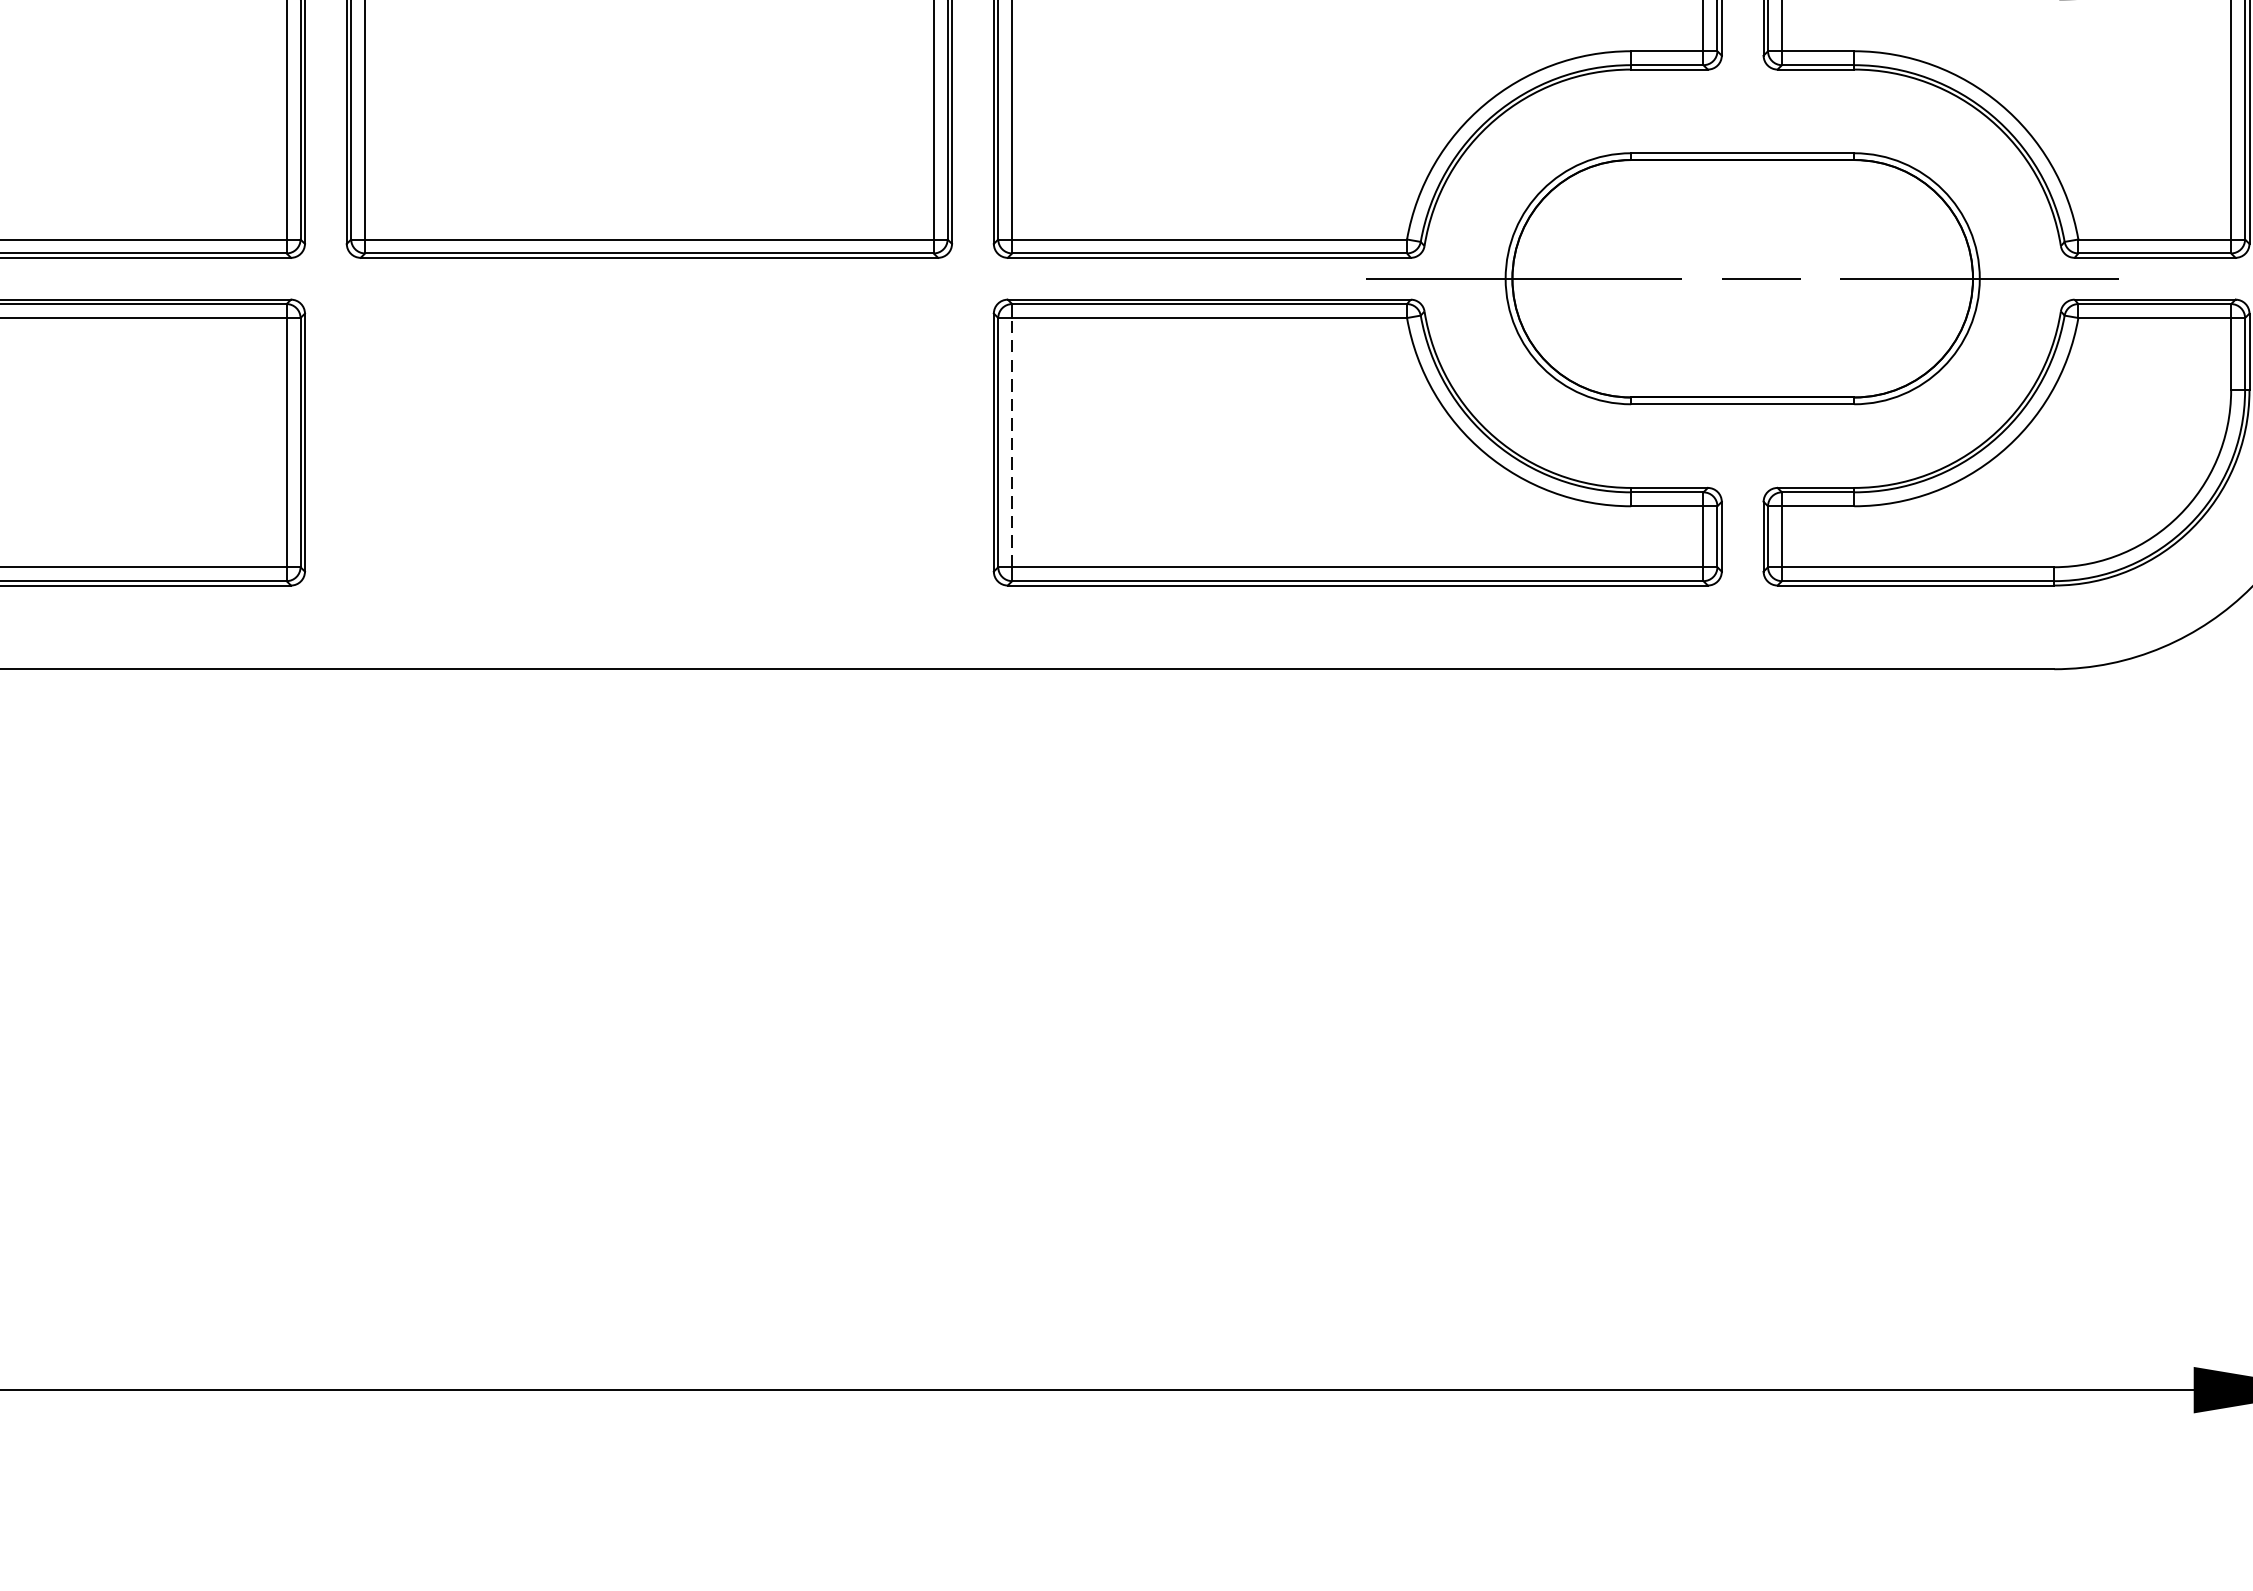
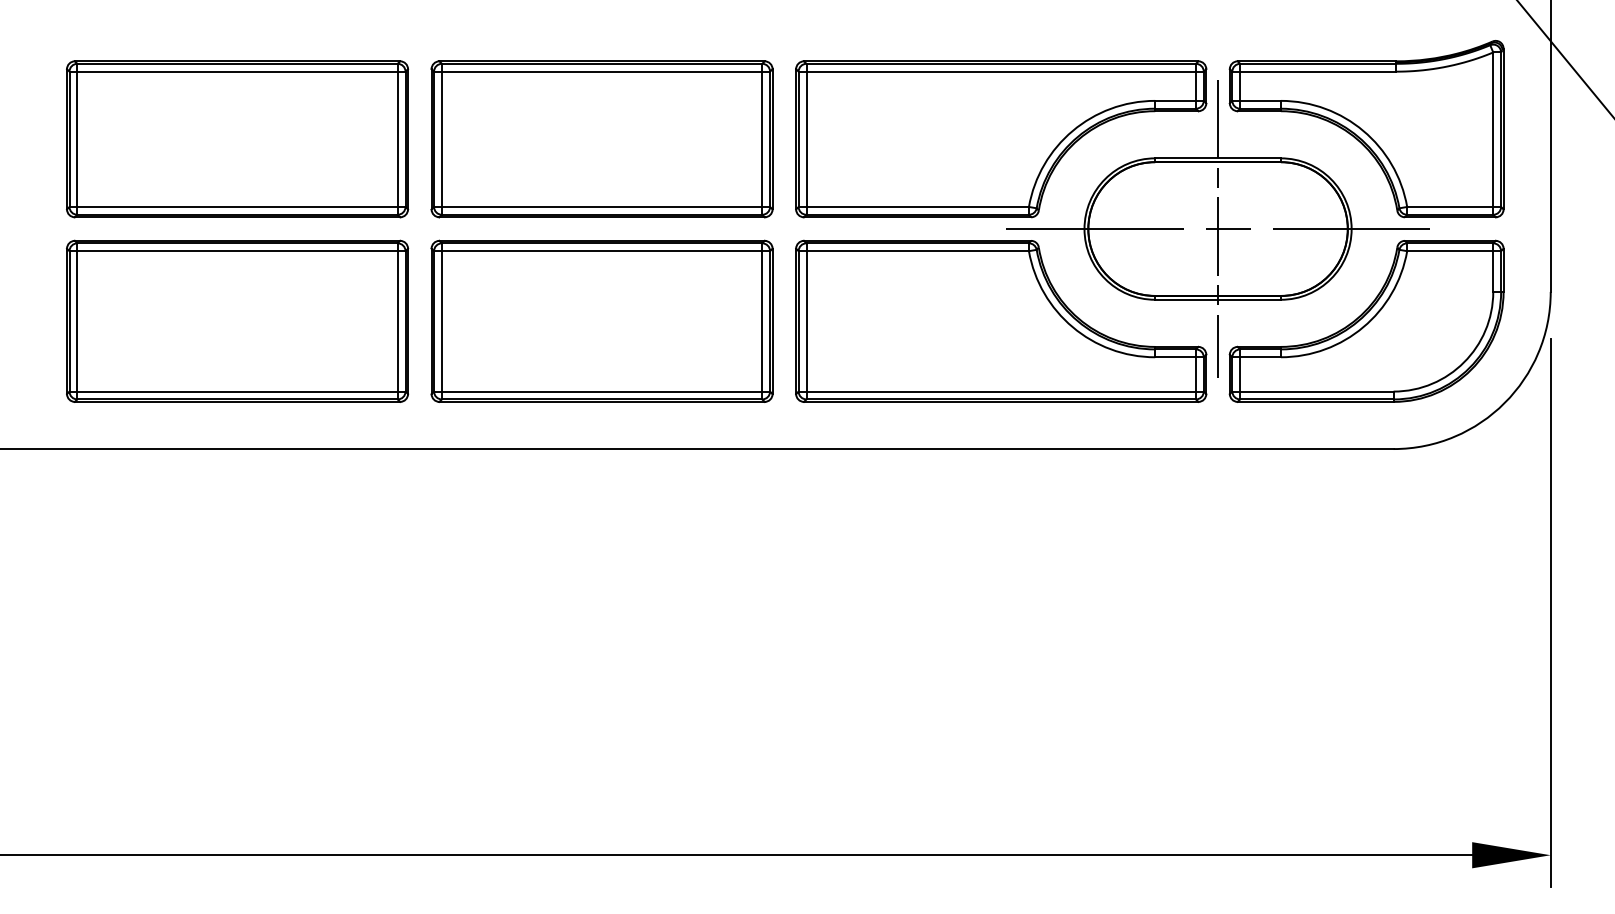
line: (1743, 277) -> (1218, 228), added
part: (648, 441) -> (601, 320), added
line: (1012, 441) -> (806, 320), dashed -> solid

